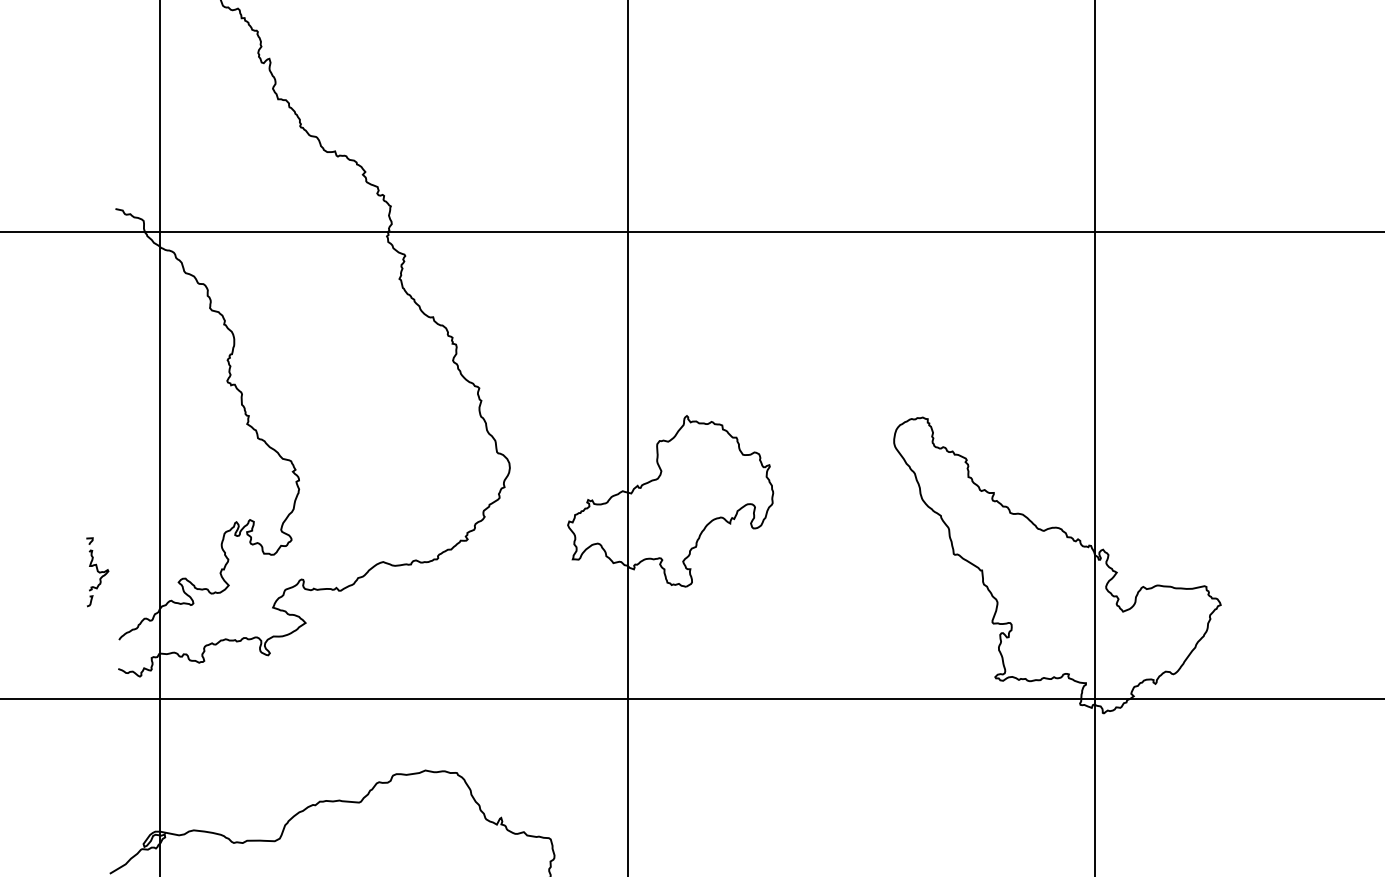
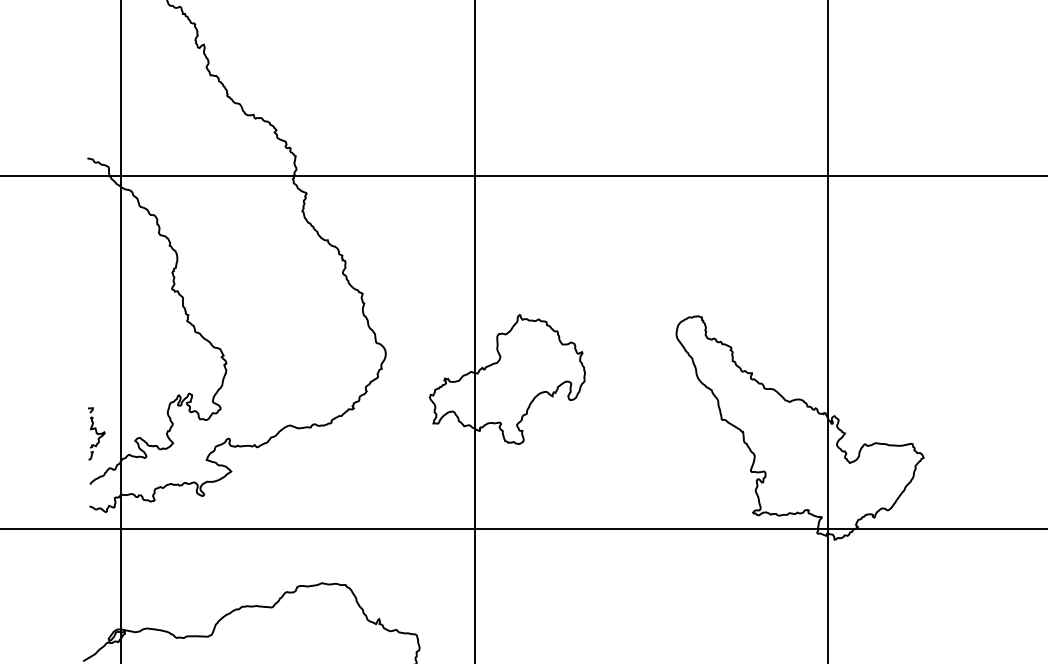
part: (97, 572) -> (96, 434), moved

